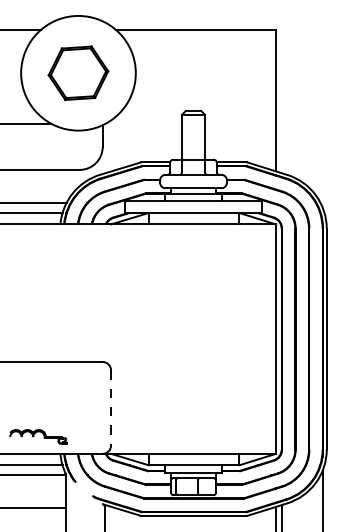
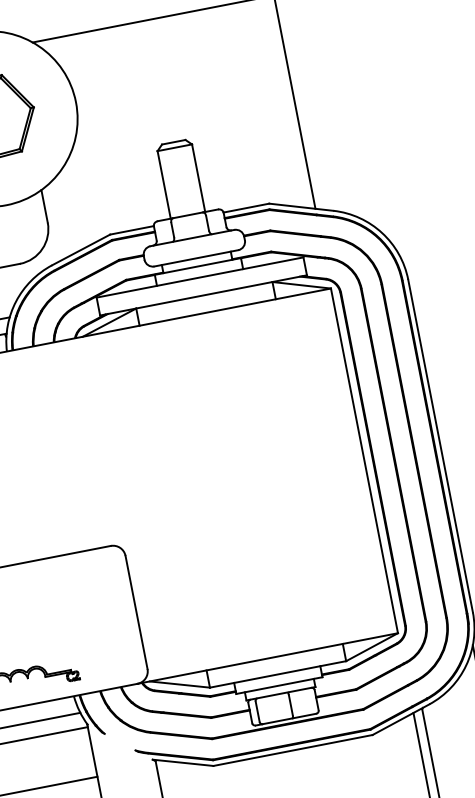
line: (111, 407) -> (137, 611), dashed -> solid

